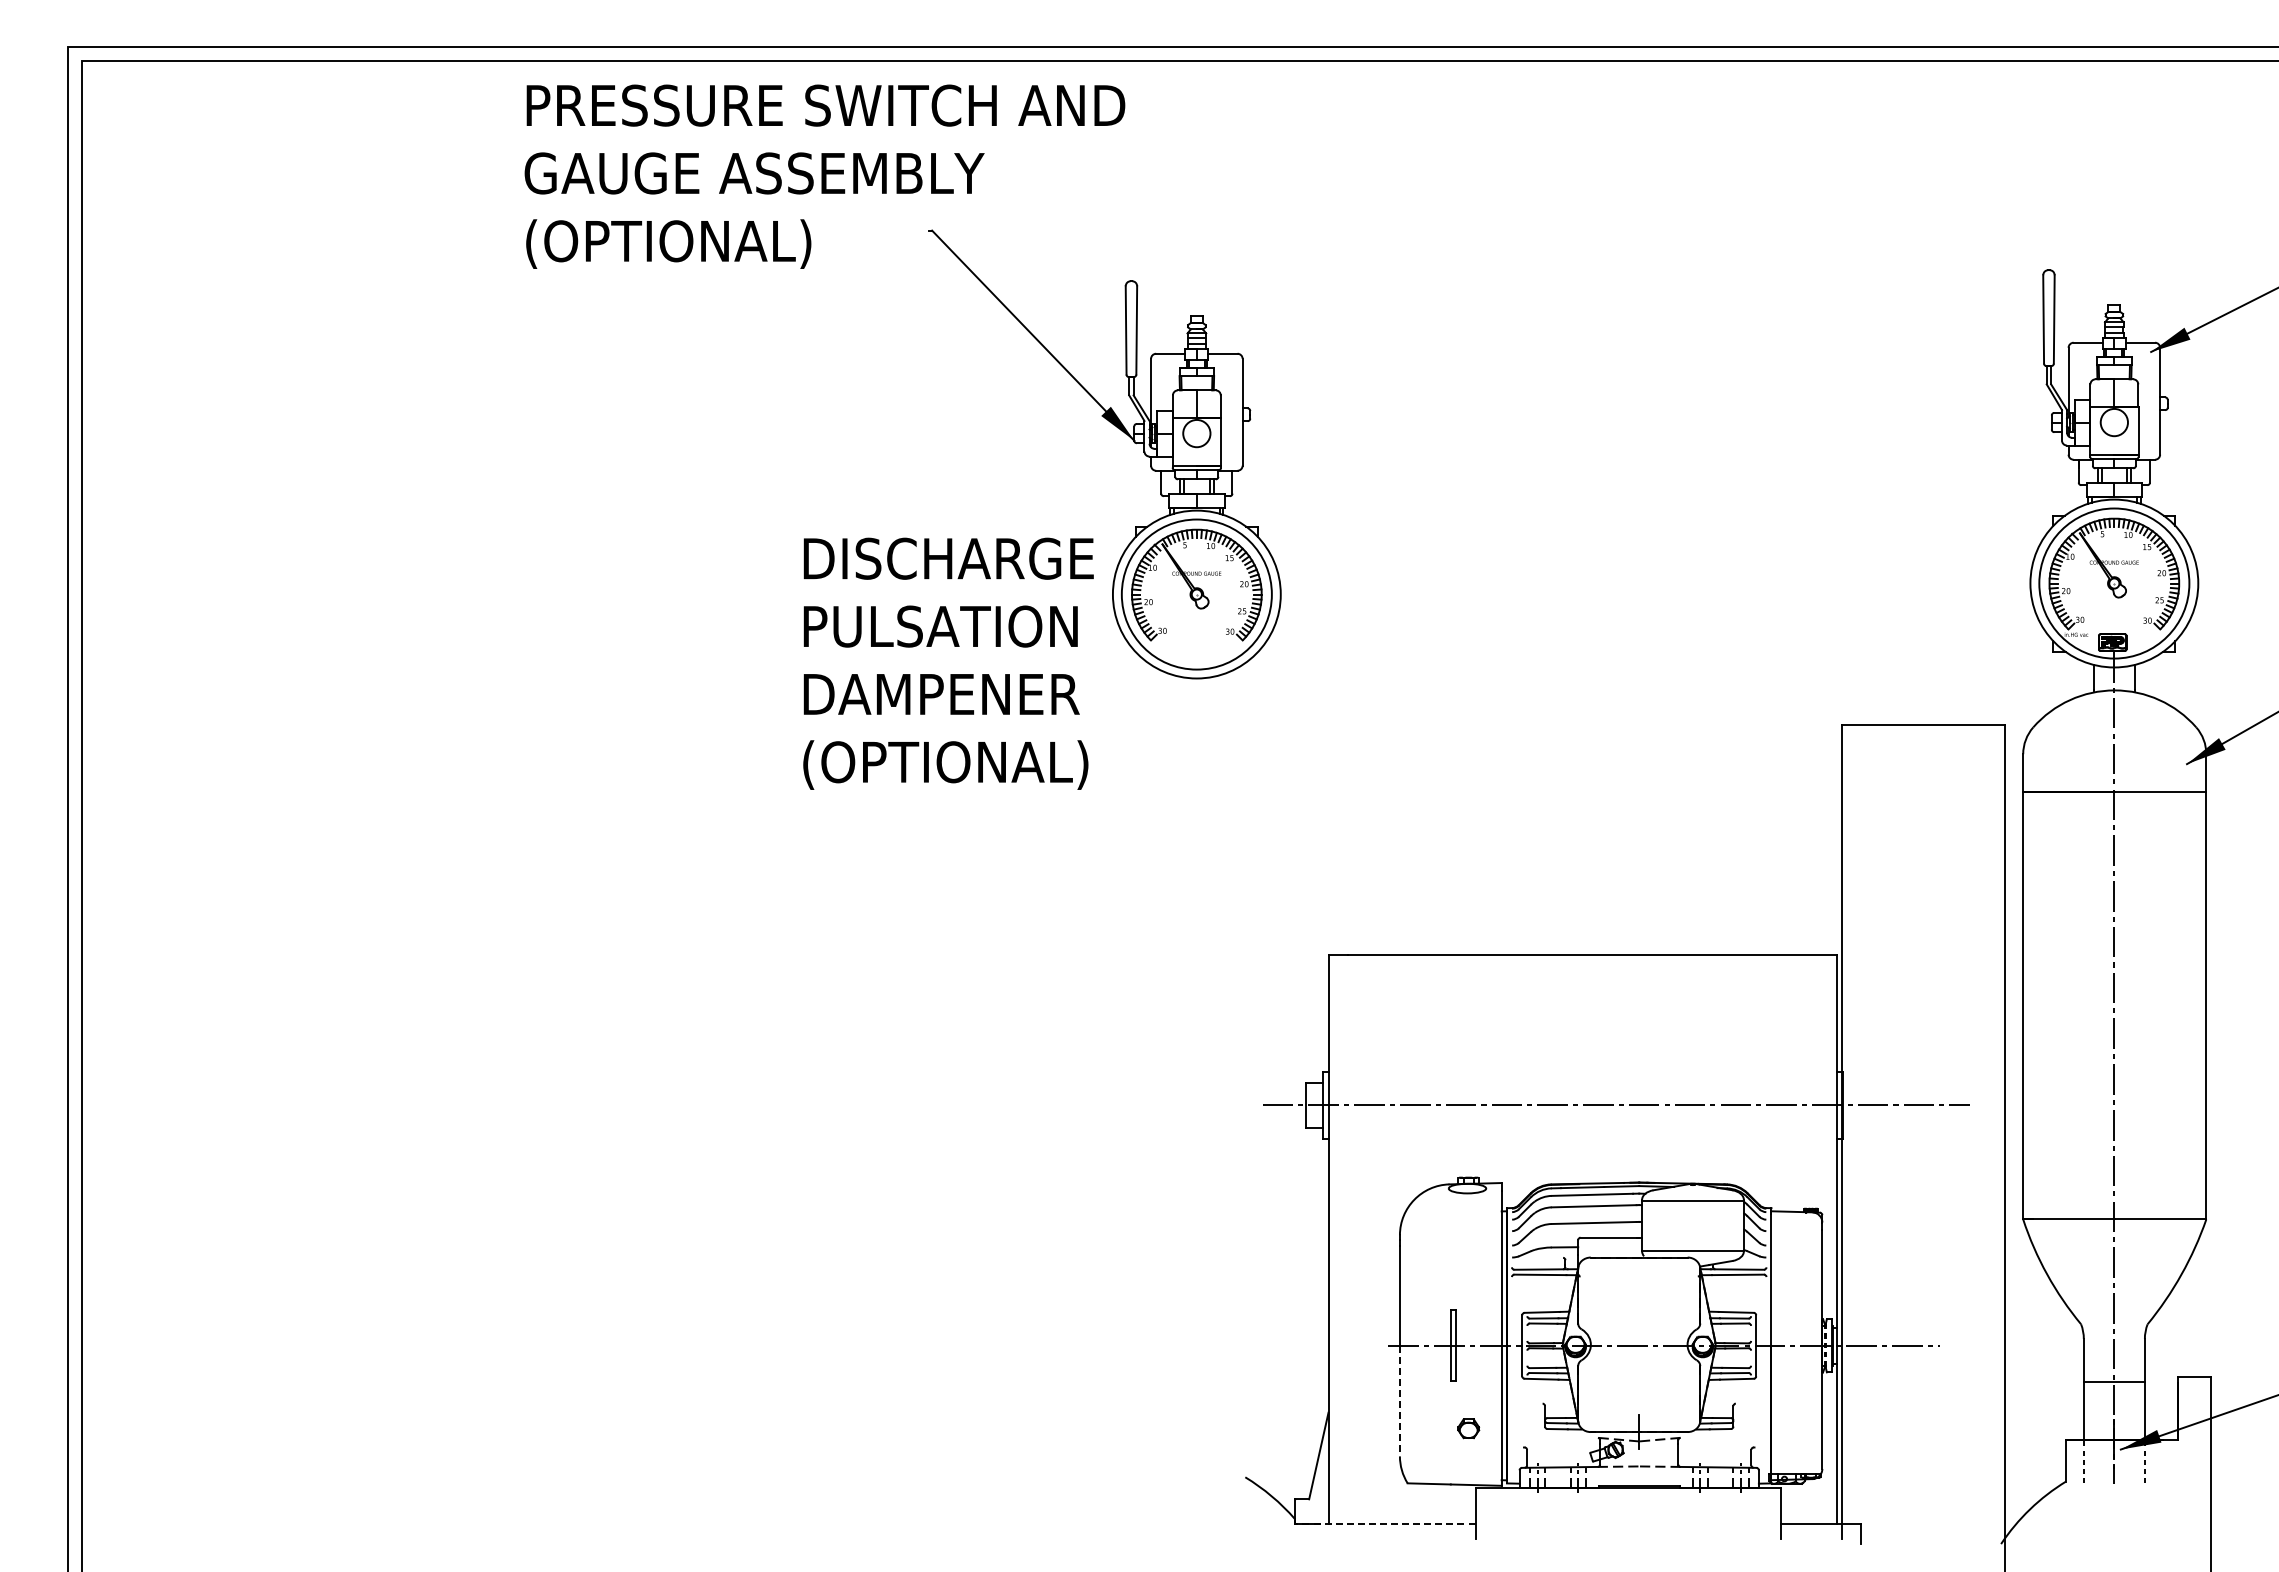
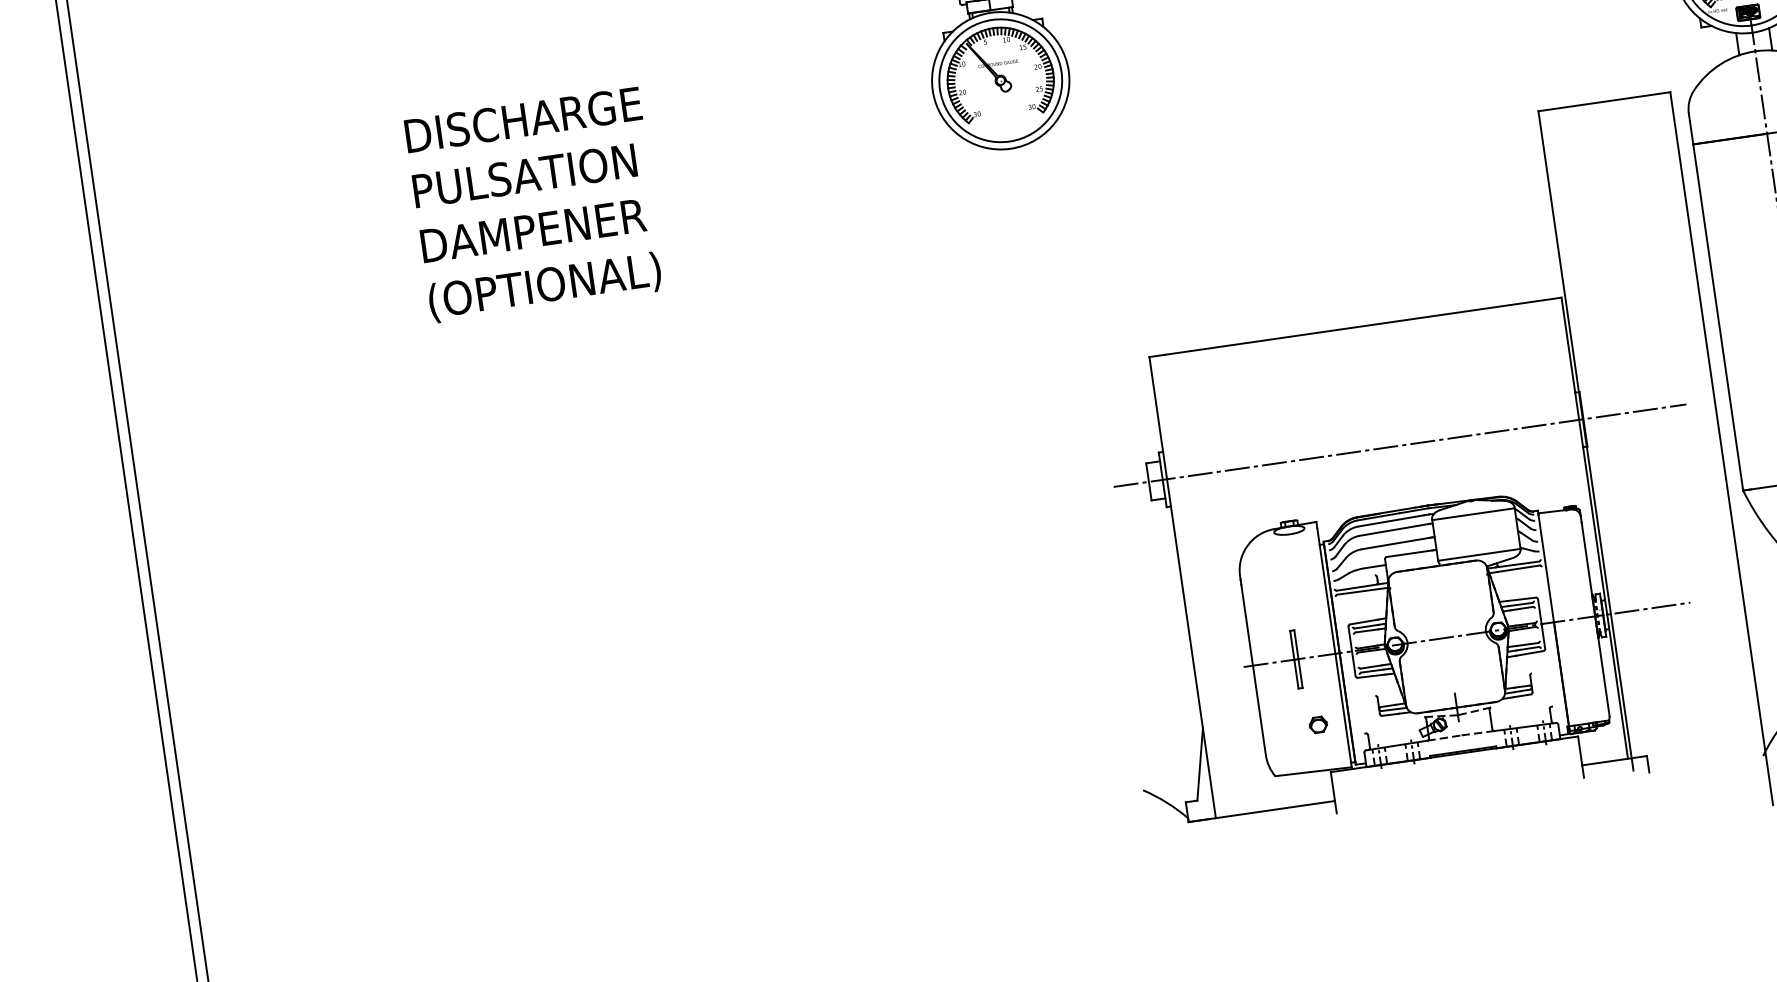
text: (948, 663) -> (535, 204), moved
line: (1399, 1401) -> (1259, 710), dashed -> solid
line: (1384, 1523) -> (1261, 811), dashed -> solid

